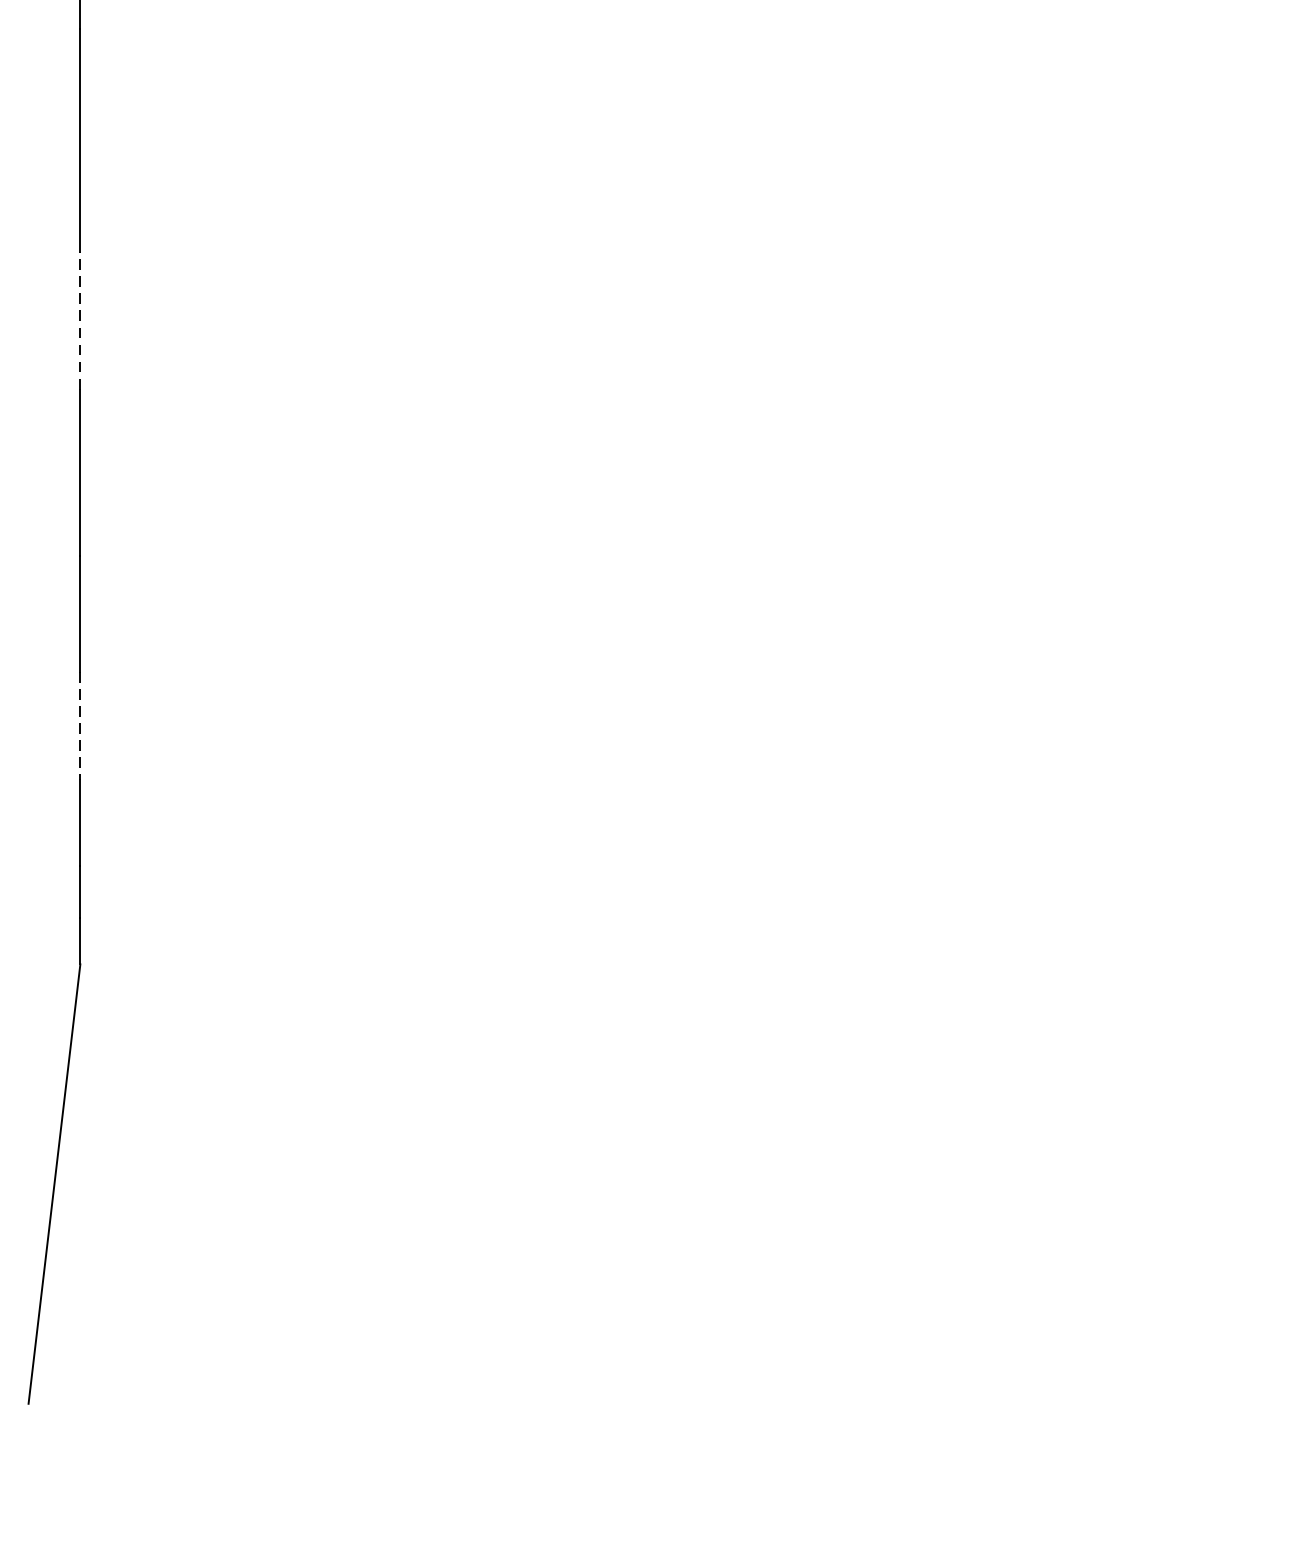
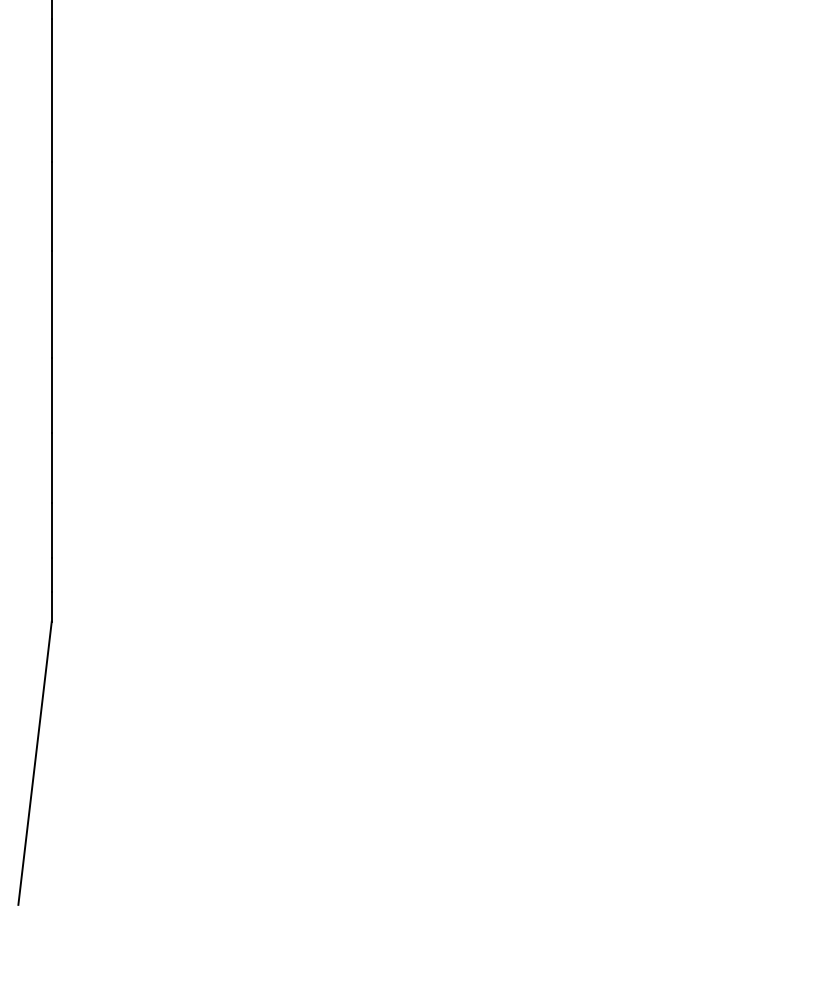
line: (79, 320) -> (51, 206), dashed -> solid
line: (79, 725) -> (51, 467), dashed -> solid

